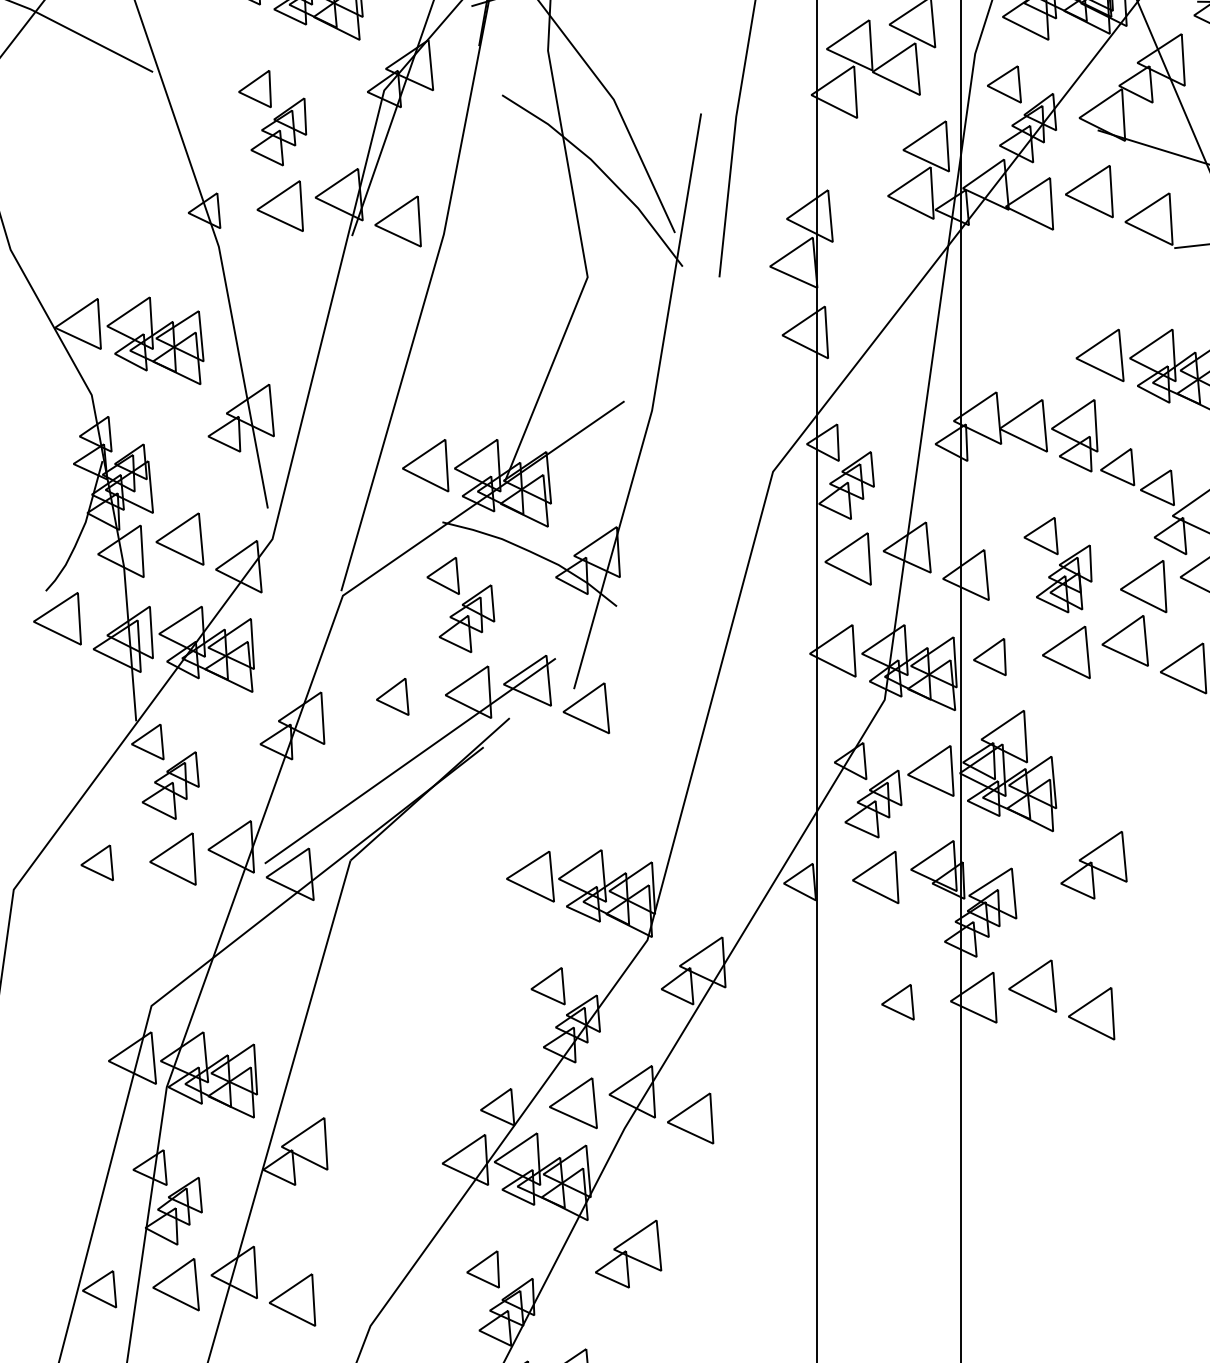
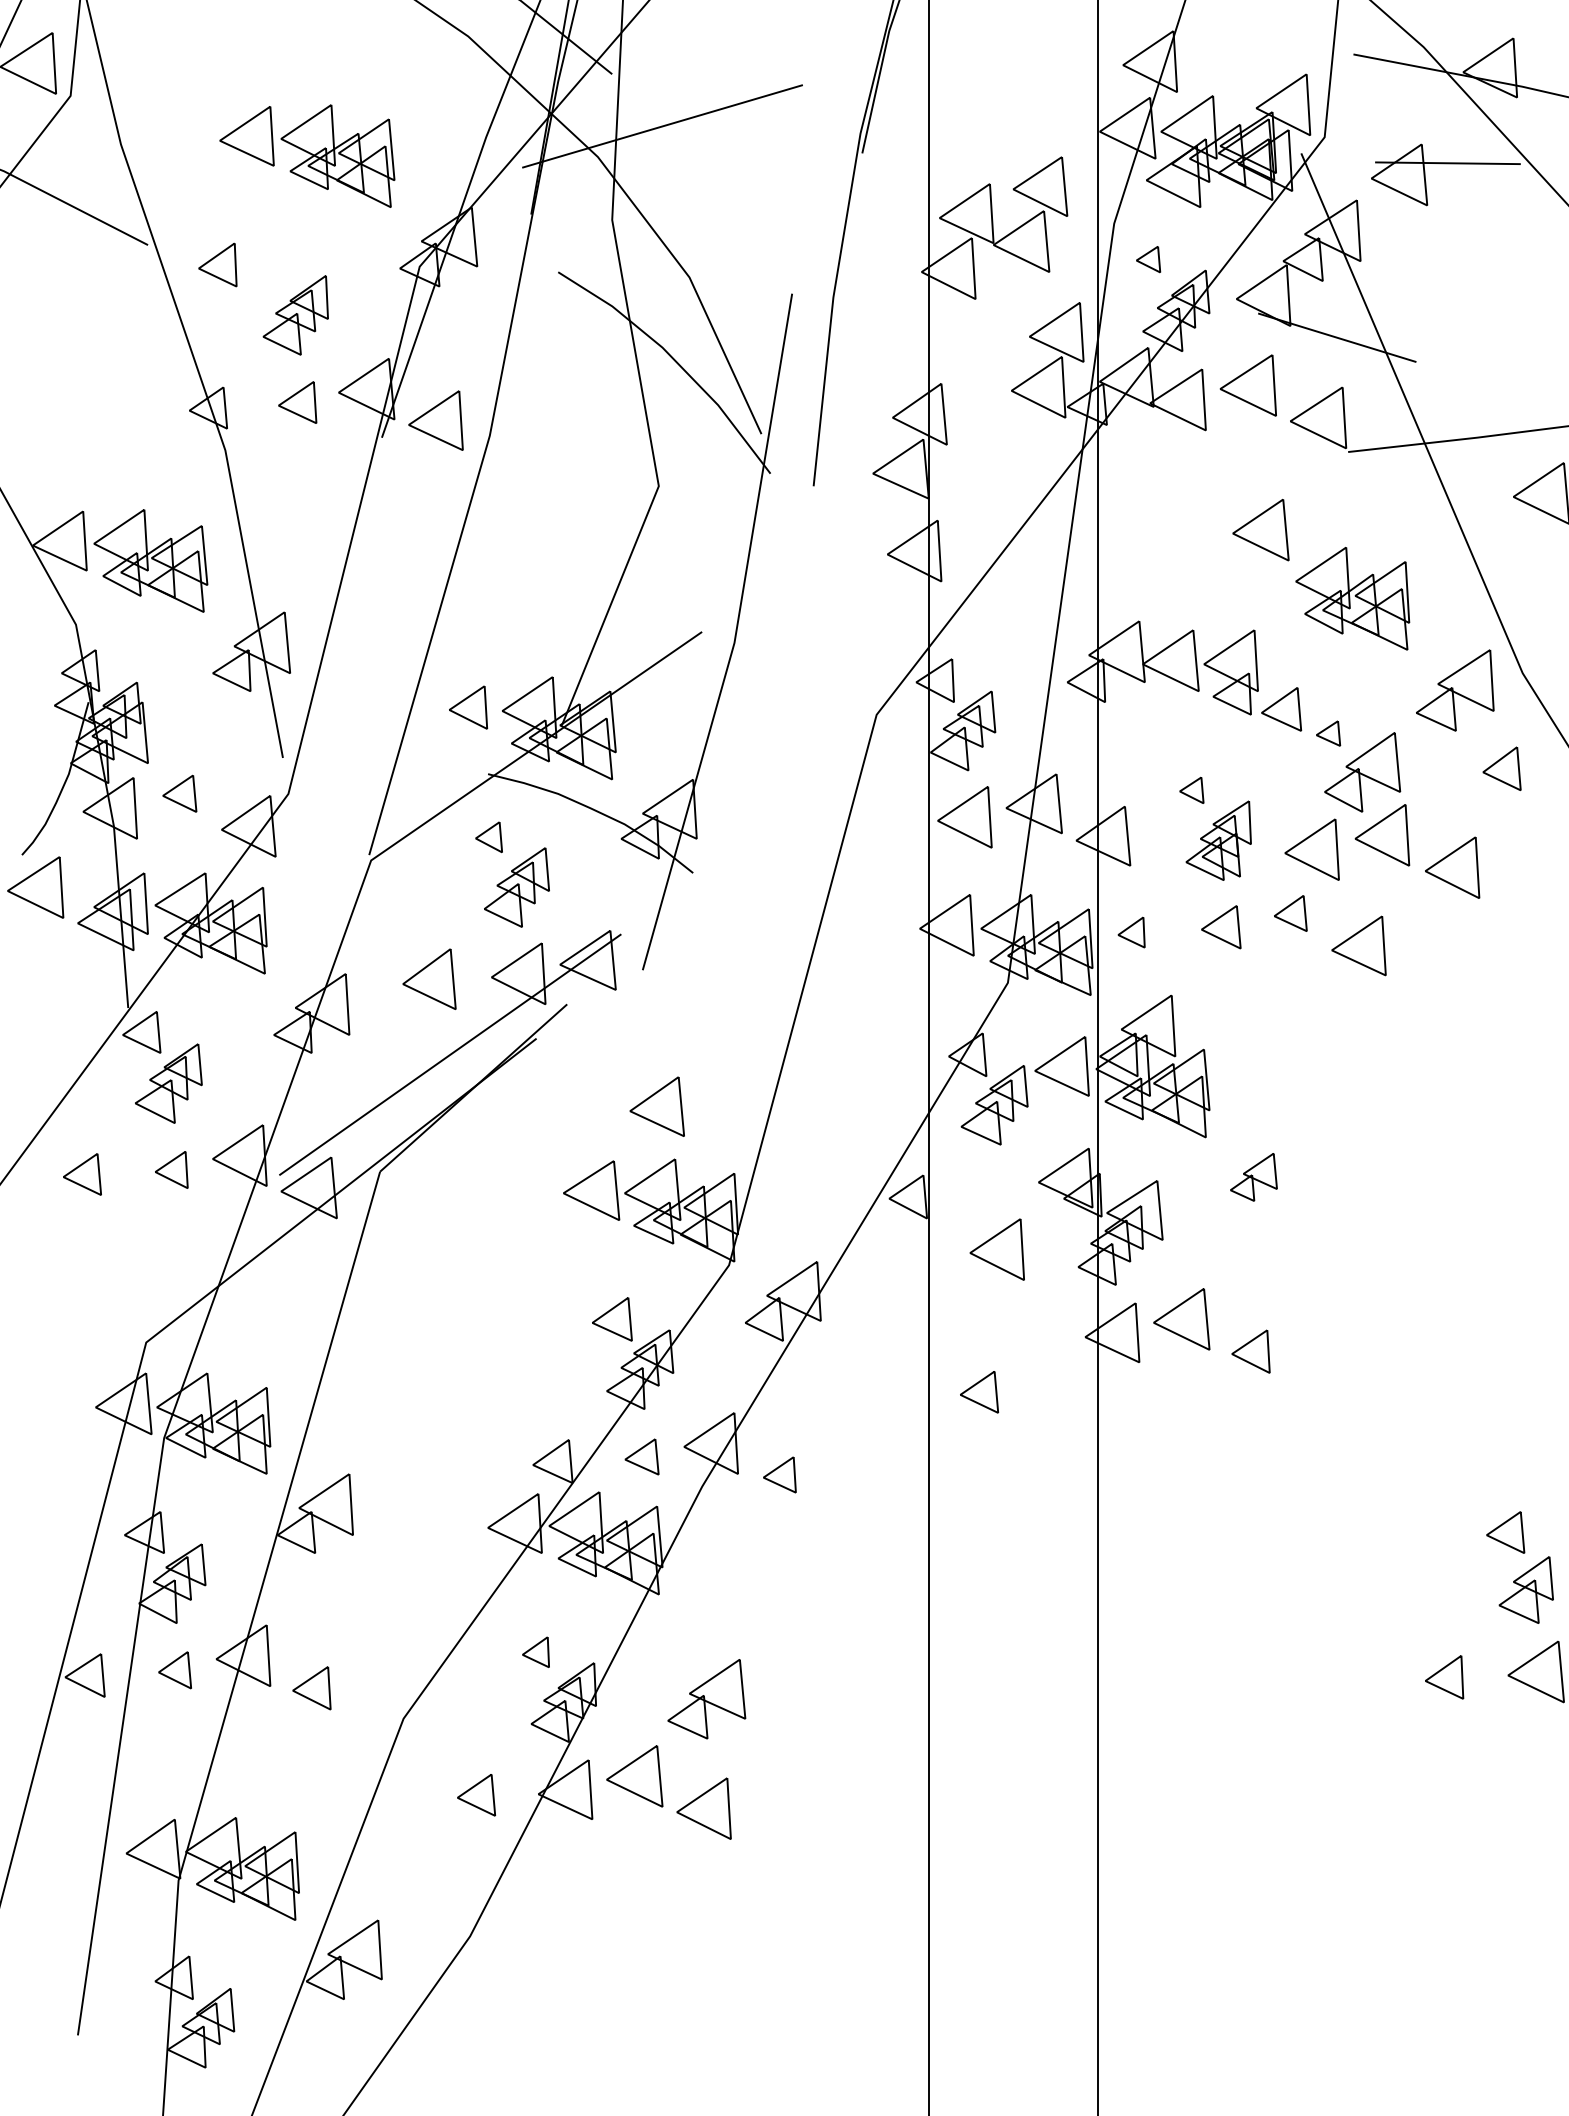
part: (1004, 84) -> (1148, 259), size x0.6
part: (254, 88) -> (217, 264), moved
part: (280, 206) -> (297, 402), size x0.7
part: (1099, 355) -> (1260, 530), moved
part: (425, 465) -> (468, 707), size x0.7
part: (1157, 487) -> (1328, 733), size x0.6
part: (1040, 536) -> (1191, 790), size x0.6
part: (179, 538) -> (179, 793), size x0.6
part: (442, 576) -> (488, 837), size x0.7
part: (1125, 640) -> (1290, 913), size x0.6
part: (1065, 652) -> (1220, 927), size x0.7
part: (989, 657) -> (1131, 932), size x0.7
part: (392, 697) -> (429, 979), size x1.4
part: (585, 708) -> (656, 1106), moved
part: (173, 858) -> (171, 1169), size x0.6
part: (1093, 865) -> (1253, 1177), size x0.6
part: (875, 877) -> (996, 1249), moved
part: (897, 1002) -> (979, 1392), moved
part: (1091, 1013) -> (1250, 1351), size x0.7
part: (572, 1102) -> (641, 1456), size x0.6
part: (690, 1118) -> (779, 1474), size x0.6
part: (628, 1254) -> (706, 1699), moved
part: (482, 1269) -> (535, 1652), size x0.7
part: (175, 1284) -> (174, 1670), size x0.6
part: (292, 1300) -> (311, 1688), size x0.7

